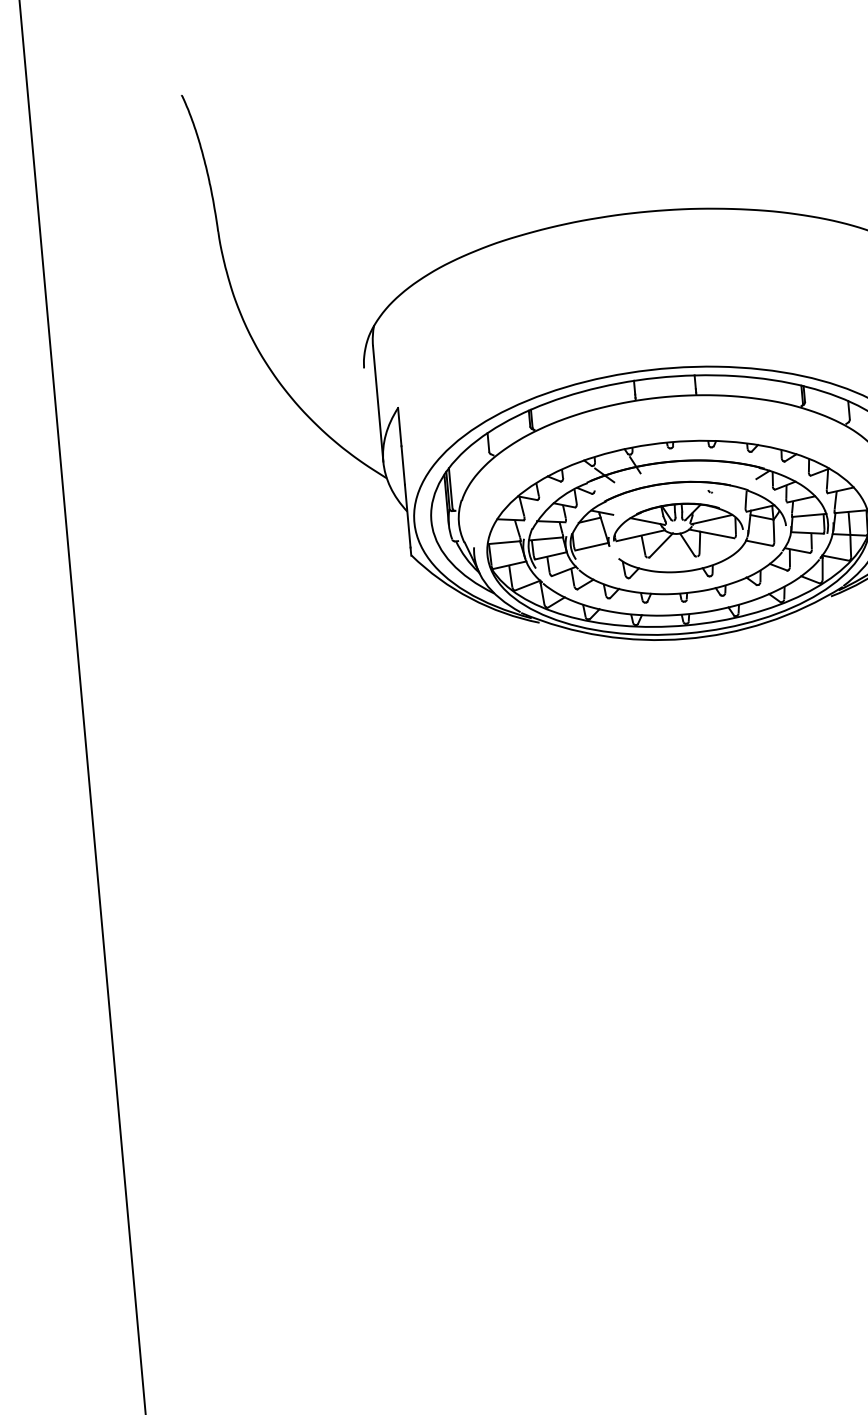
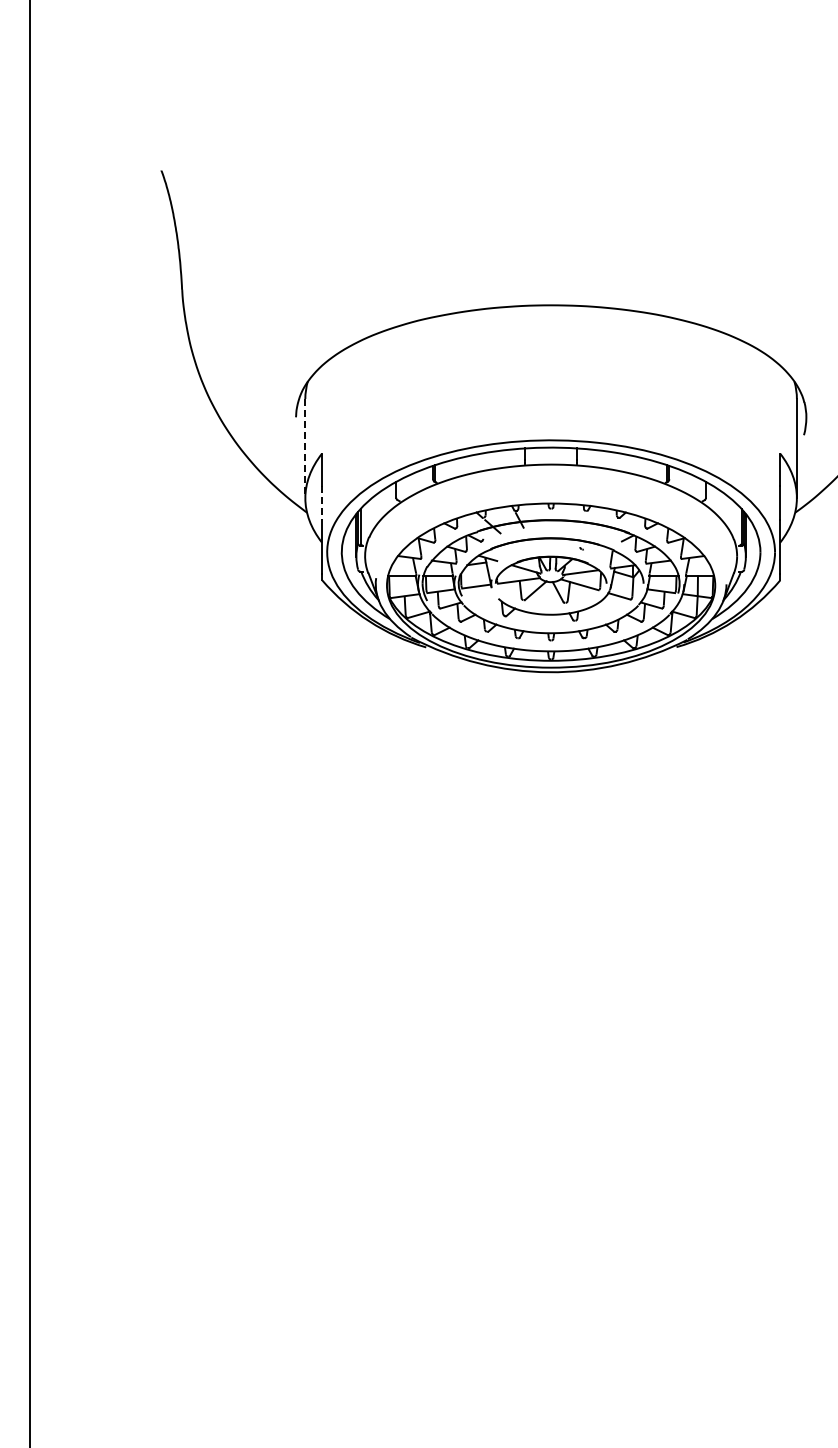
line: (378, 403) -> (305, 448), solid -> dashed
line: (403, 465) -> (322, 503), solid -> dashed

